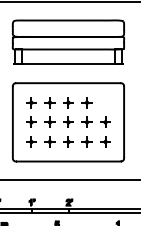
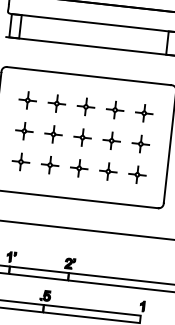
part: (105, 102) -> (144, 112), added

